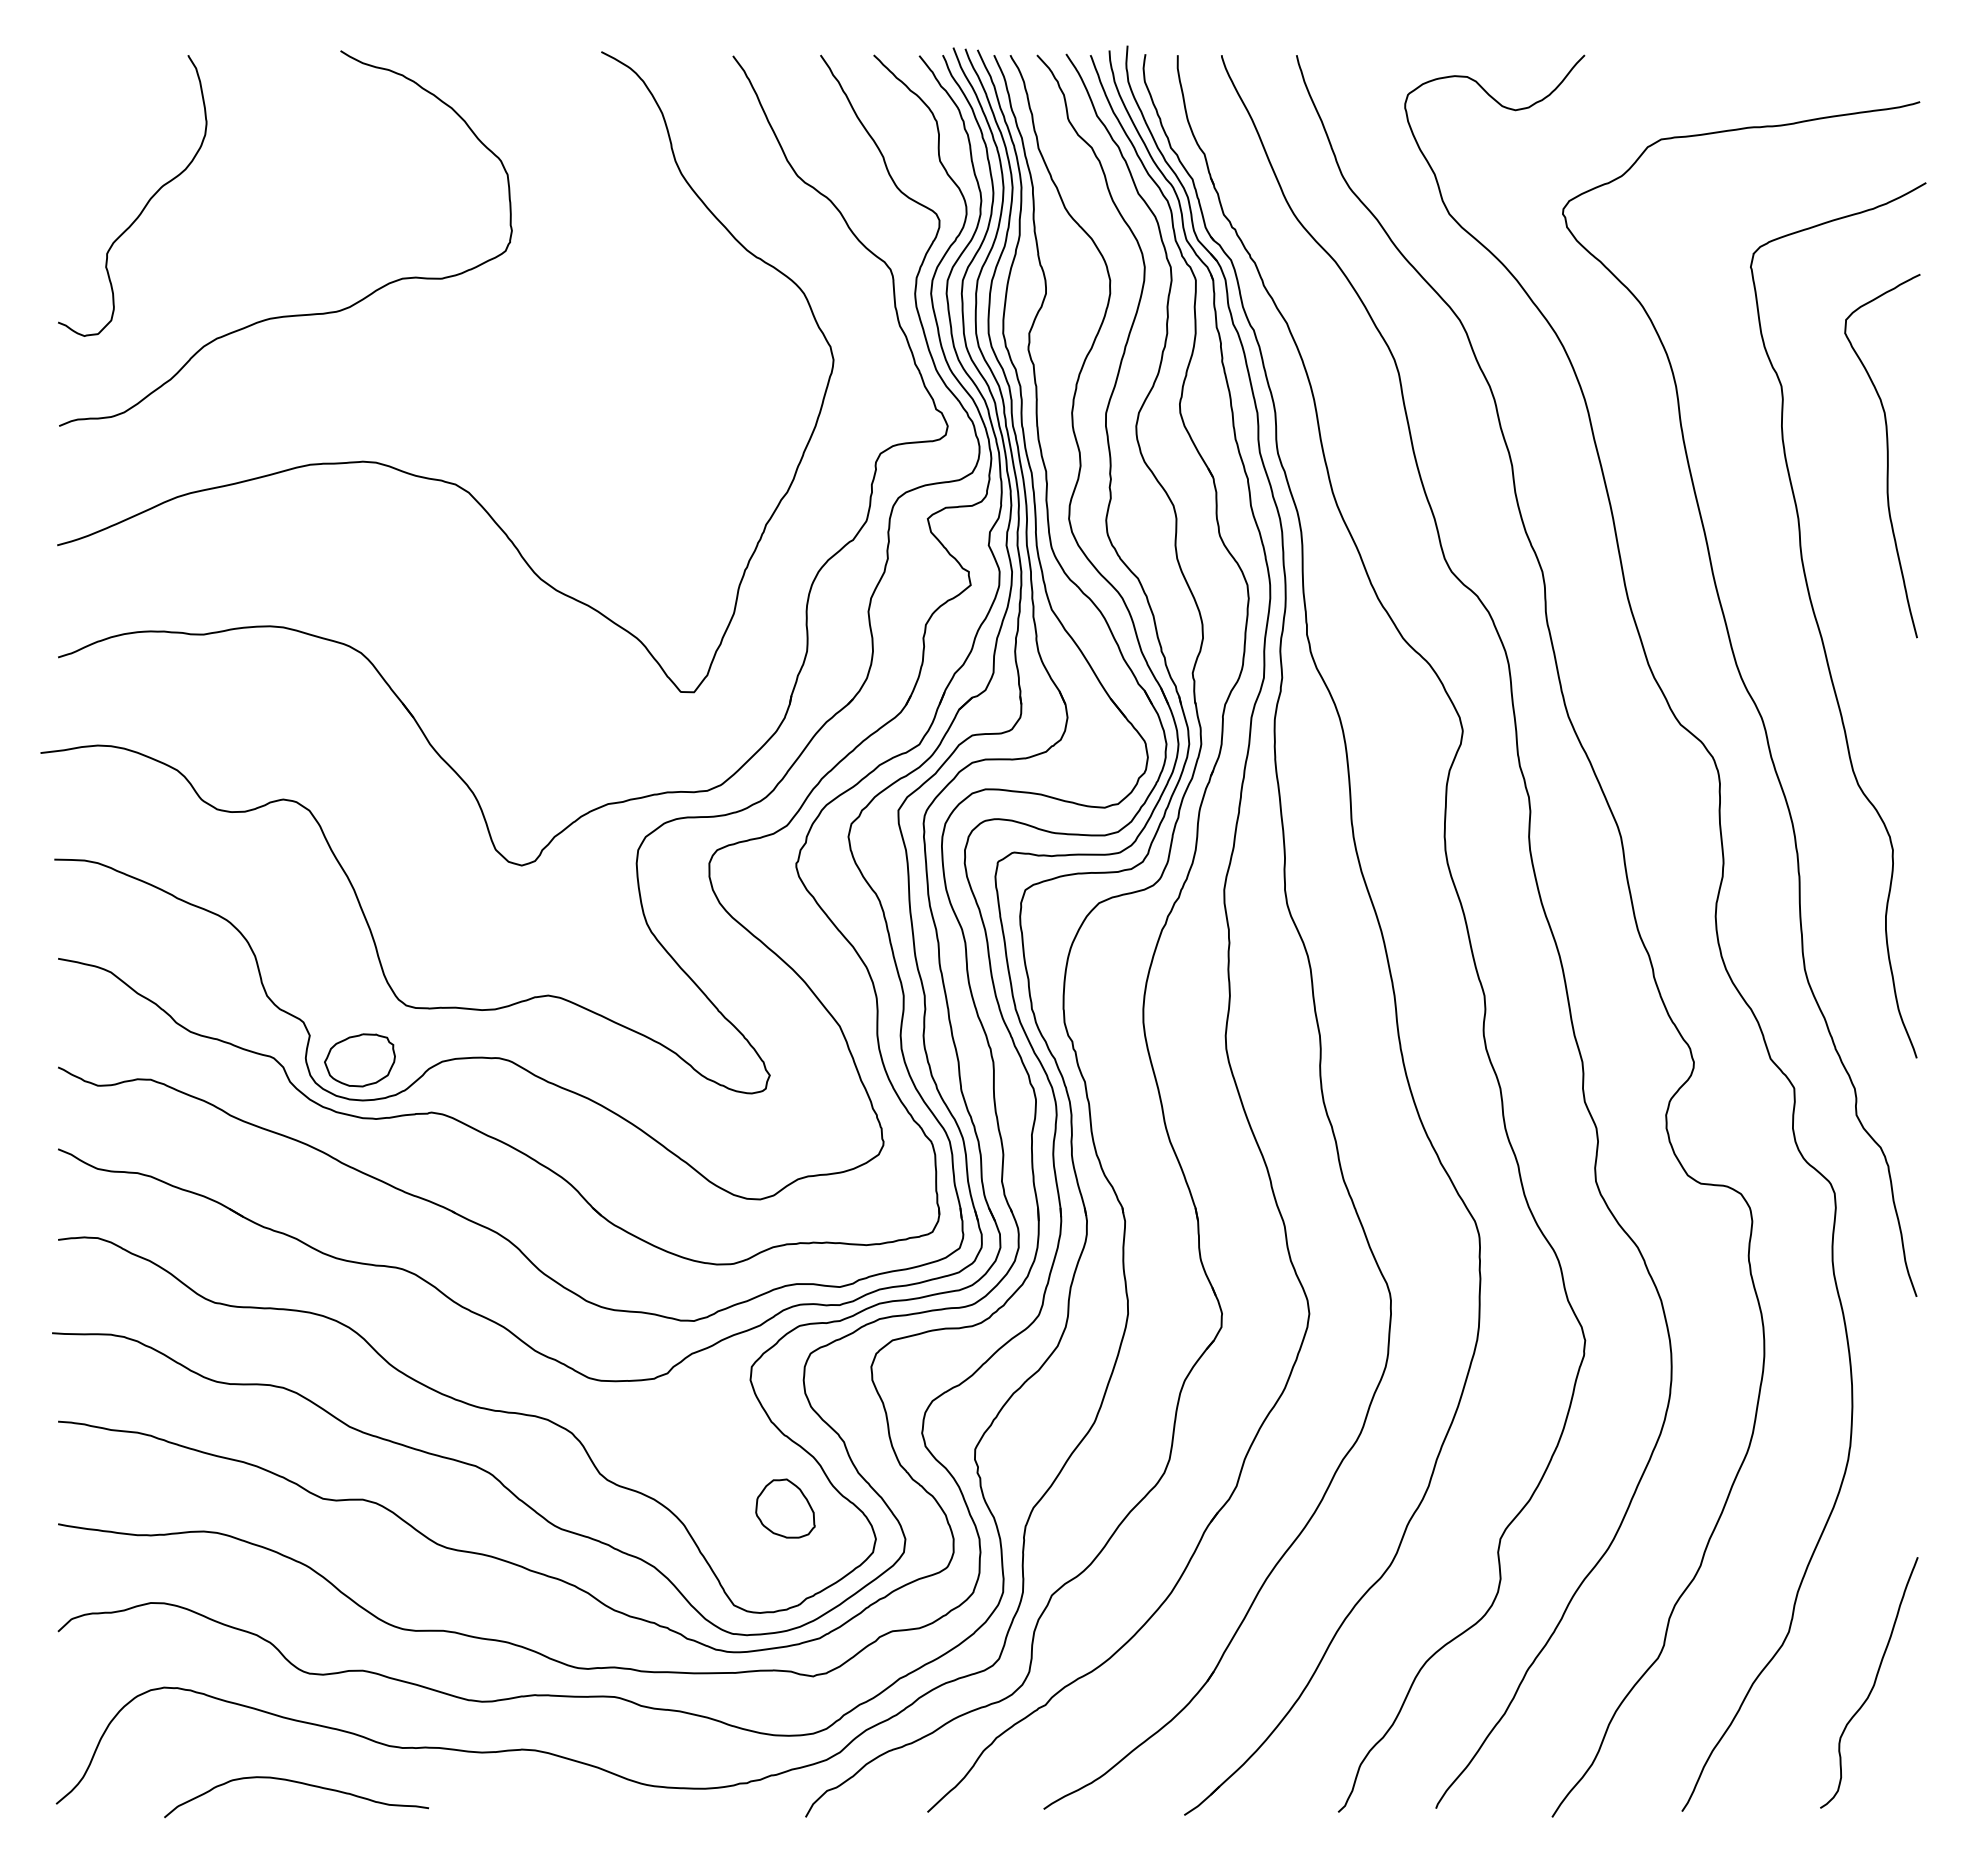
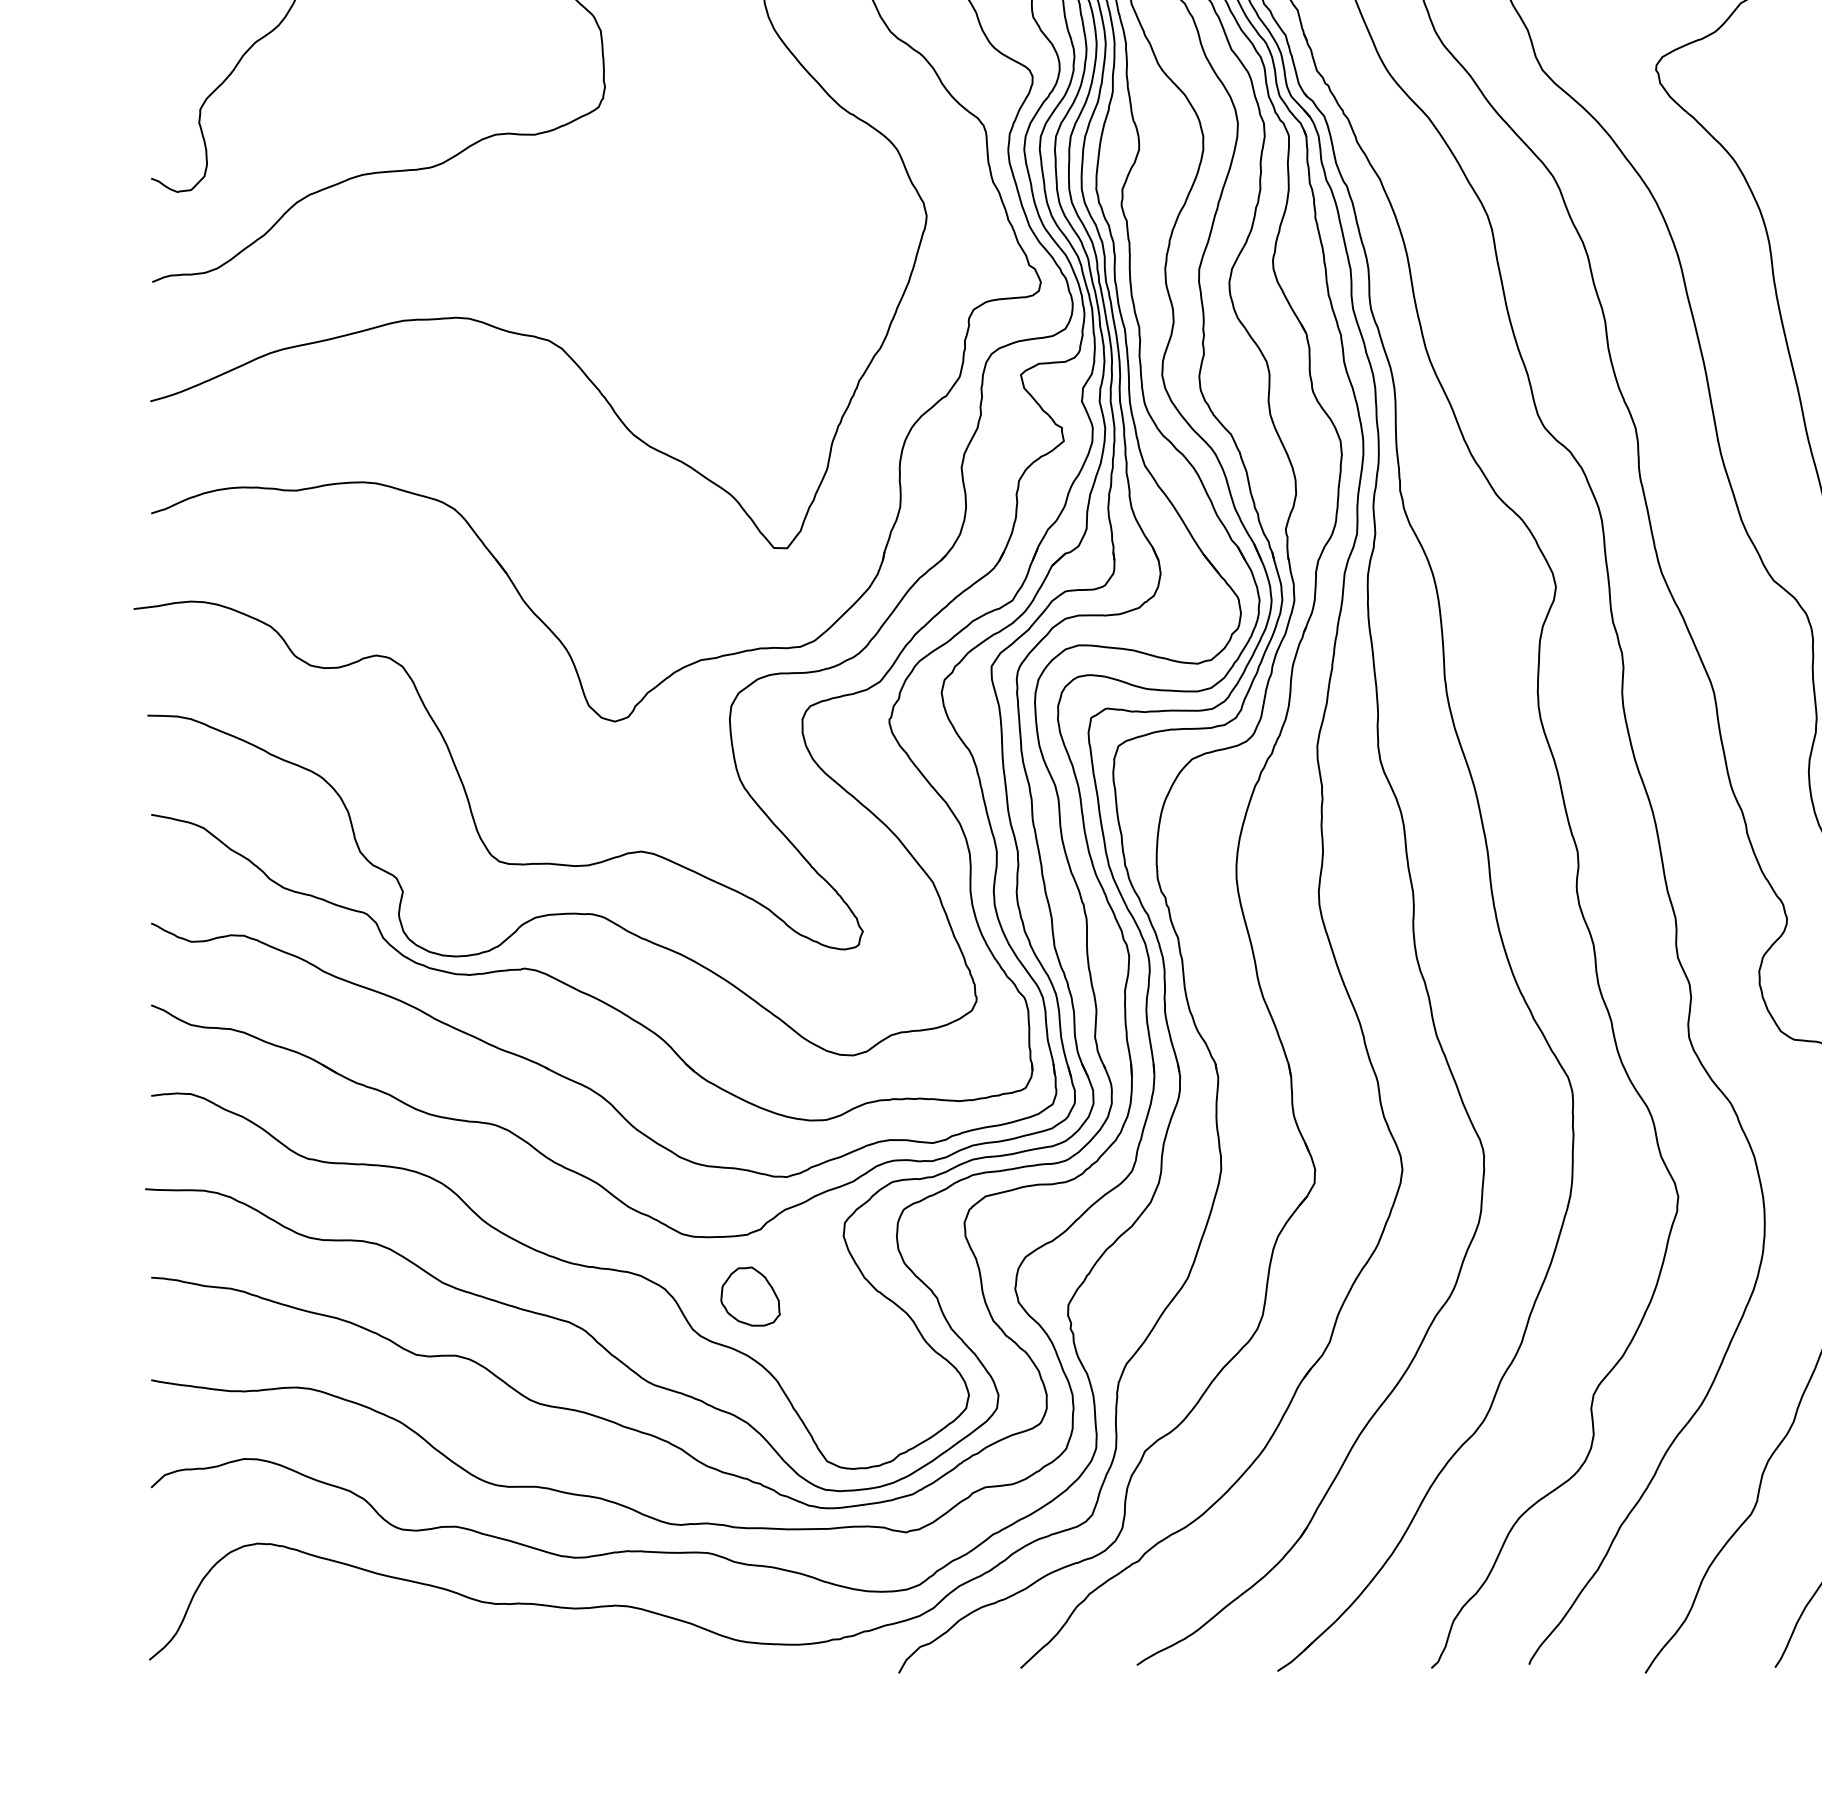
part: (359, 1060) -> (452, 916), removed
part: (785, 1508) -> (750, 1296), moved
curve: (297, 1783) -> (390, 1639), removed

